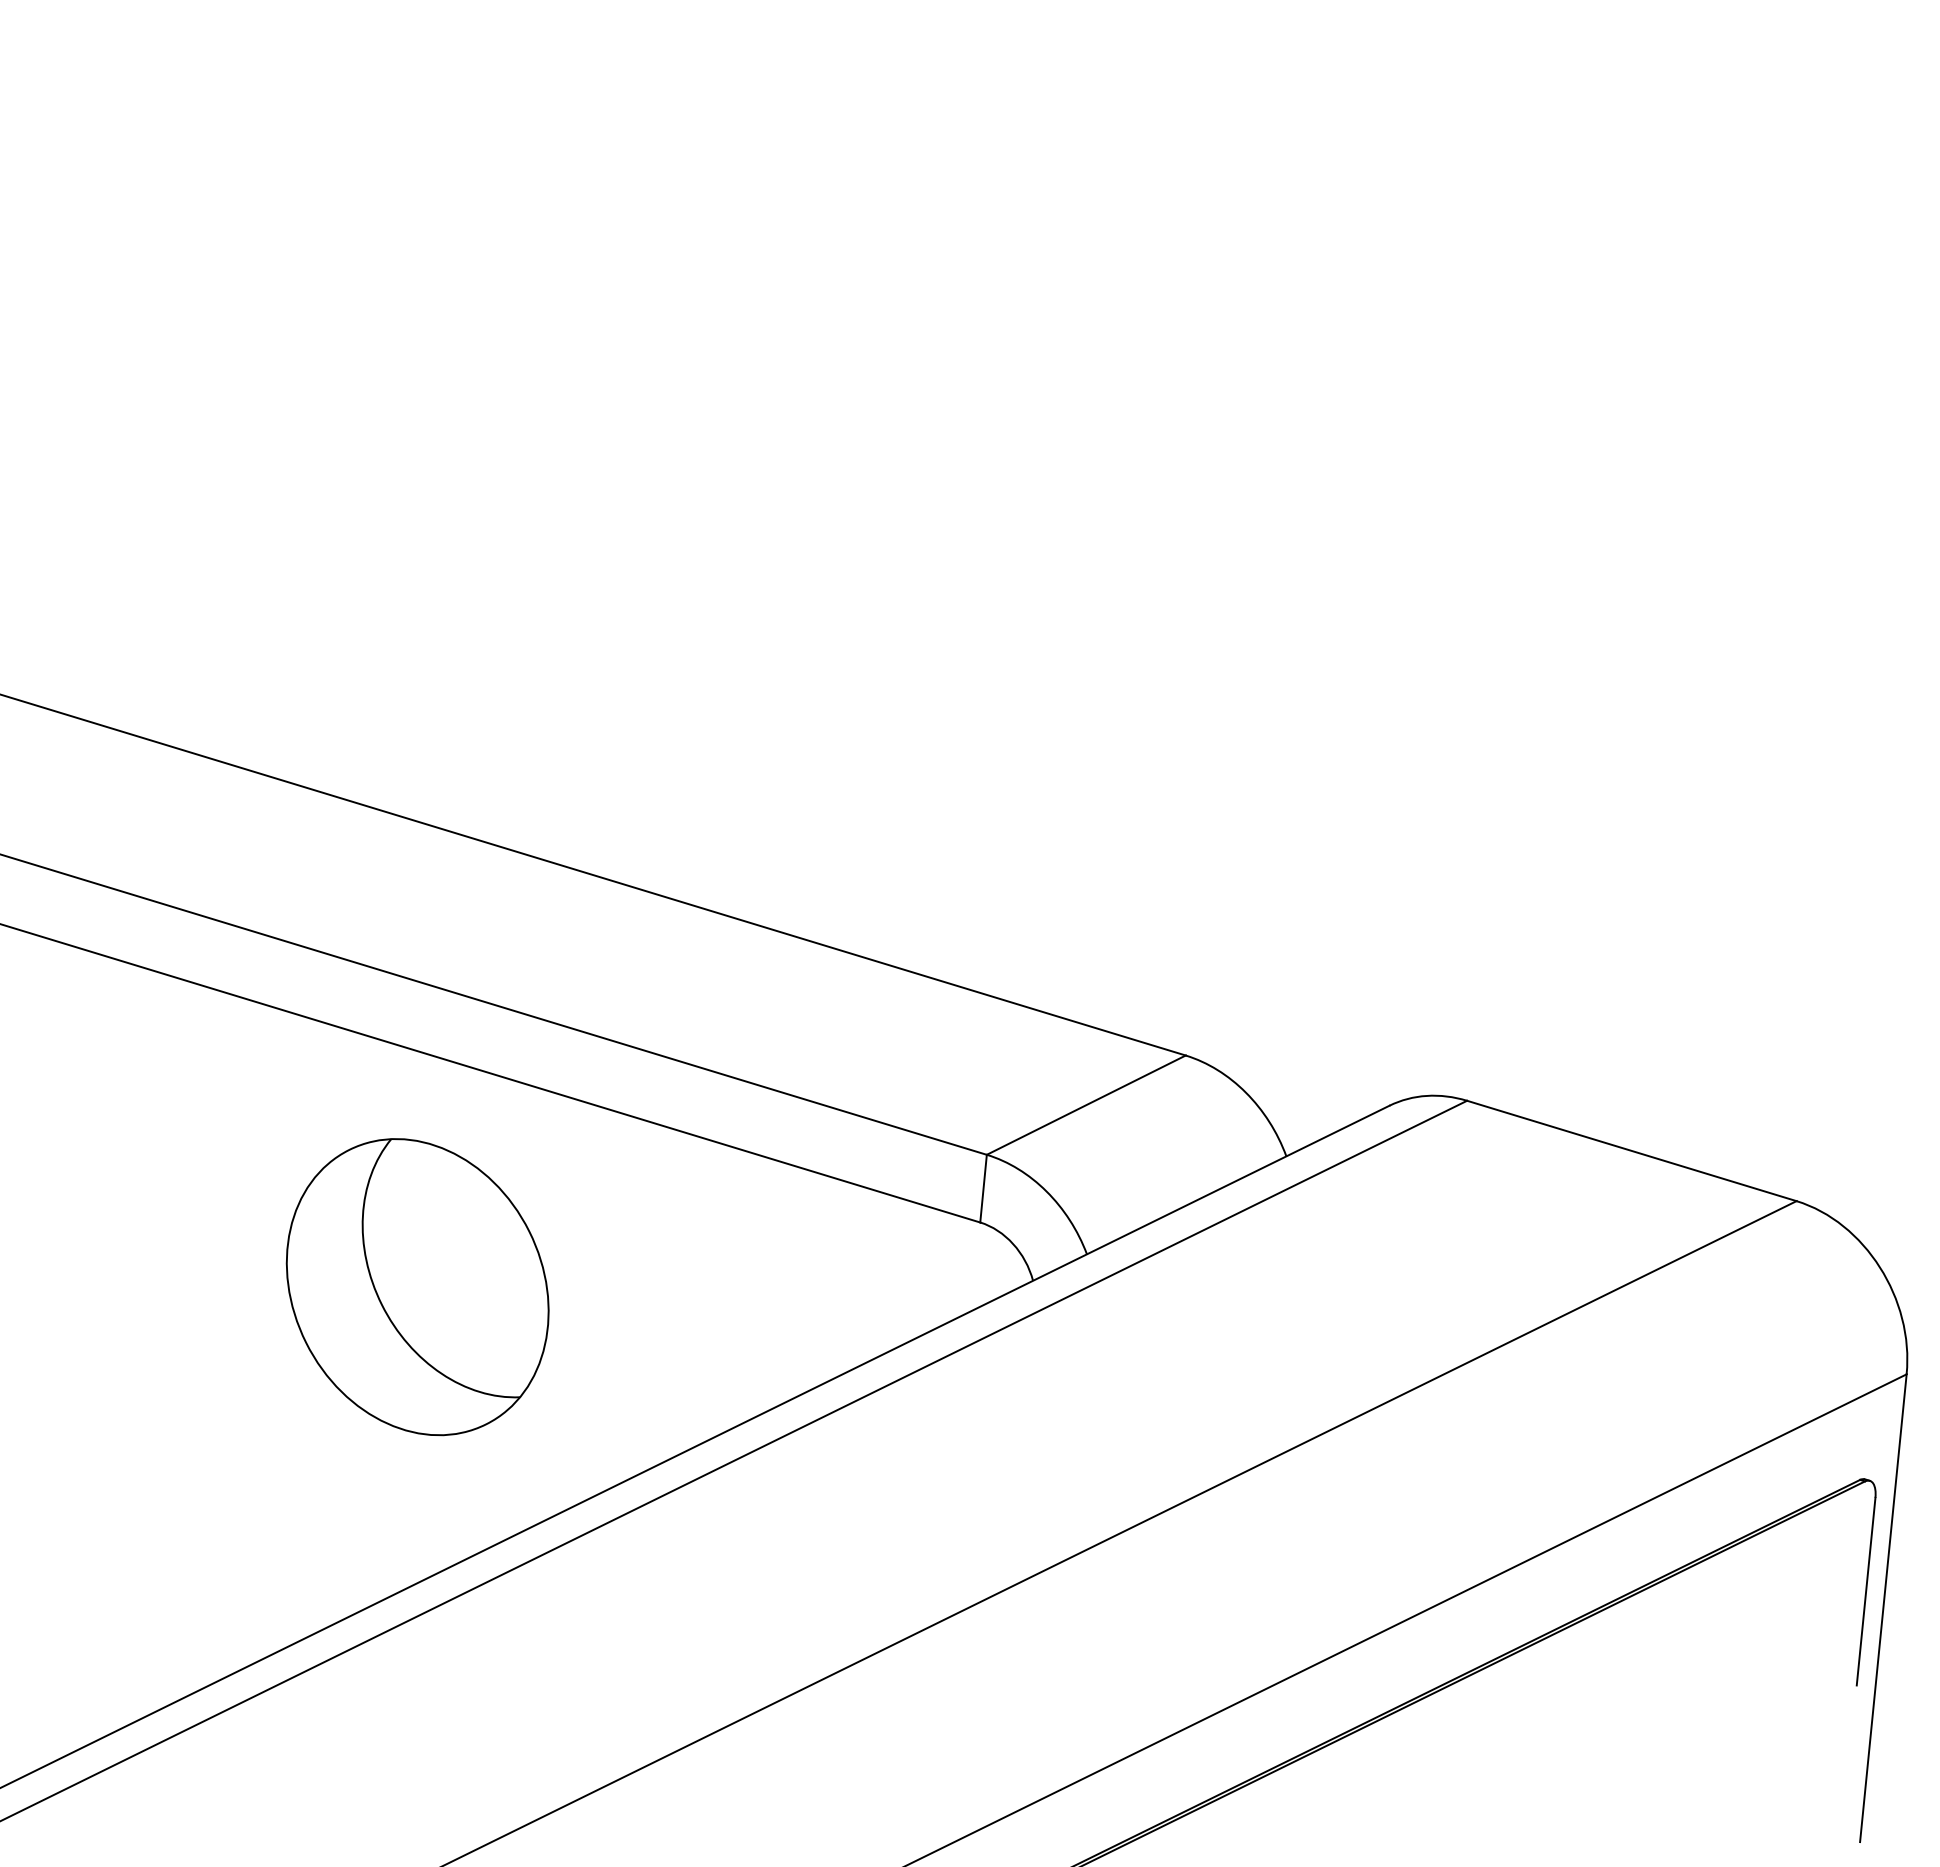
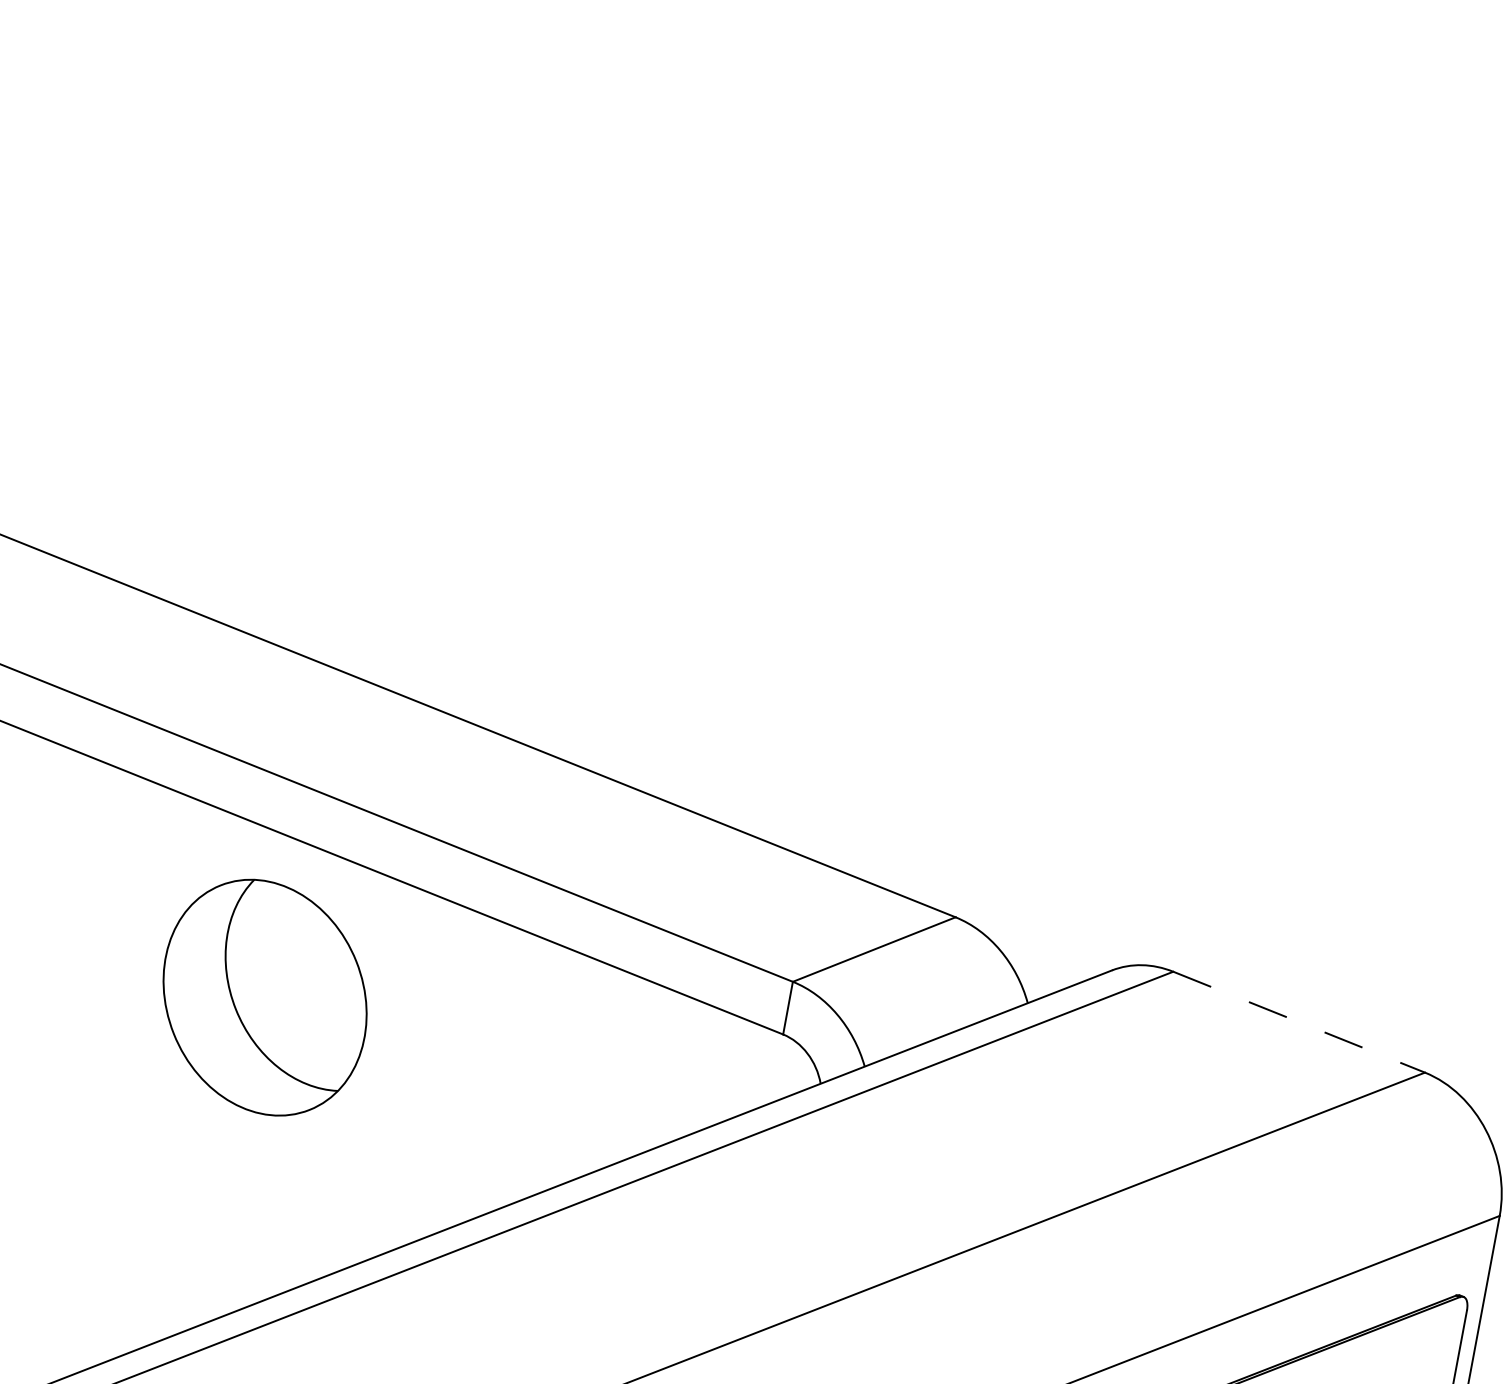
line: (1632, 1151) -> (1299, 1022), solid -> dashed
part: (417, 1287) -> (264, 997), moved

